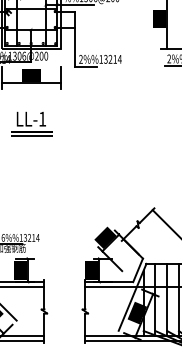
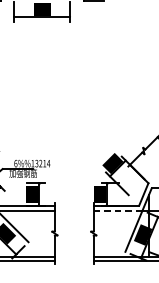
part: (31, 123) -> (42, 54), removed
line: (111, 287) -> (118, 210), solid -> dashed

